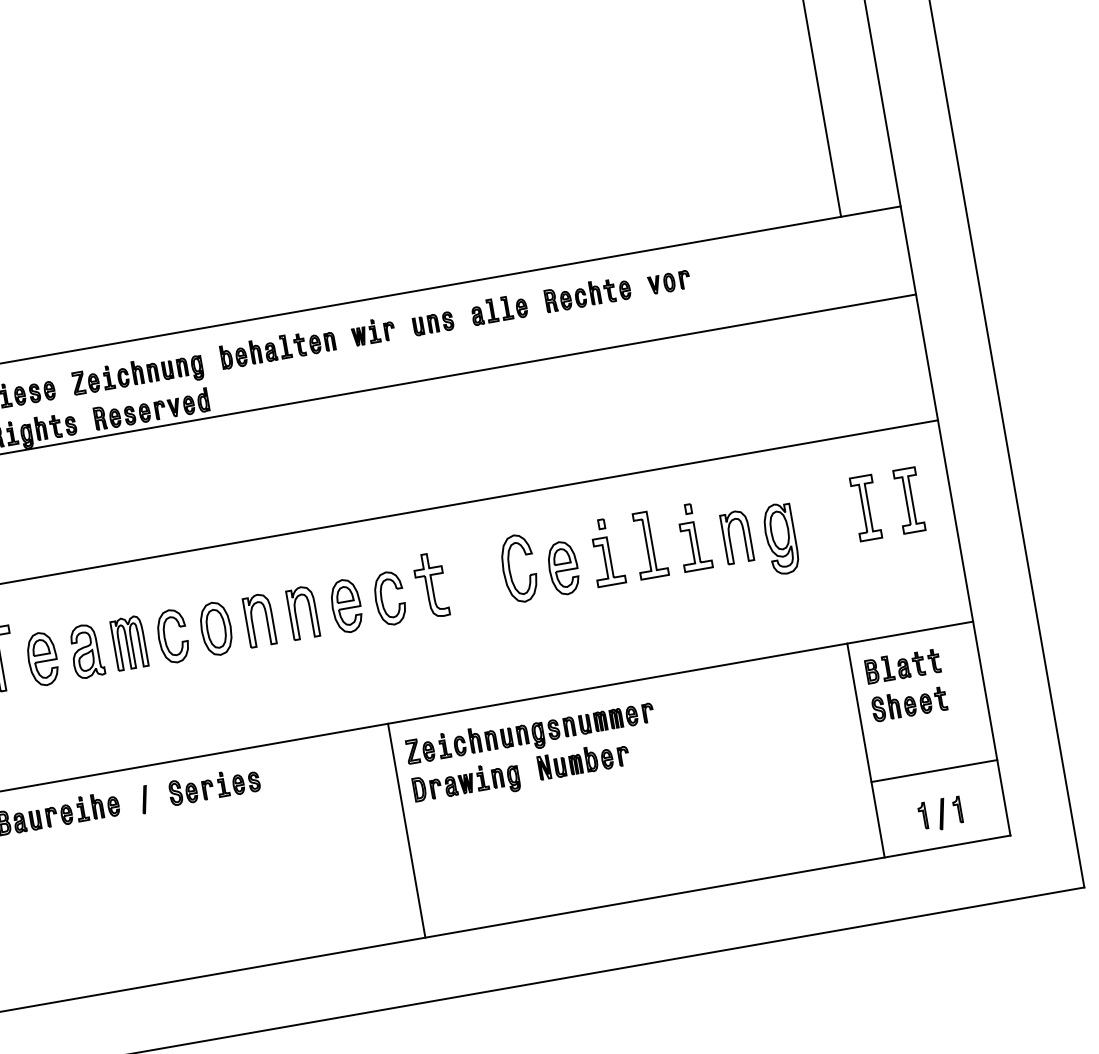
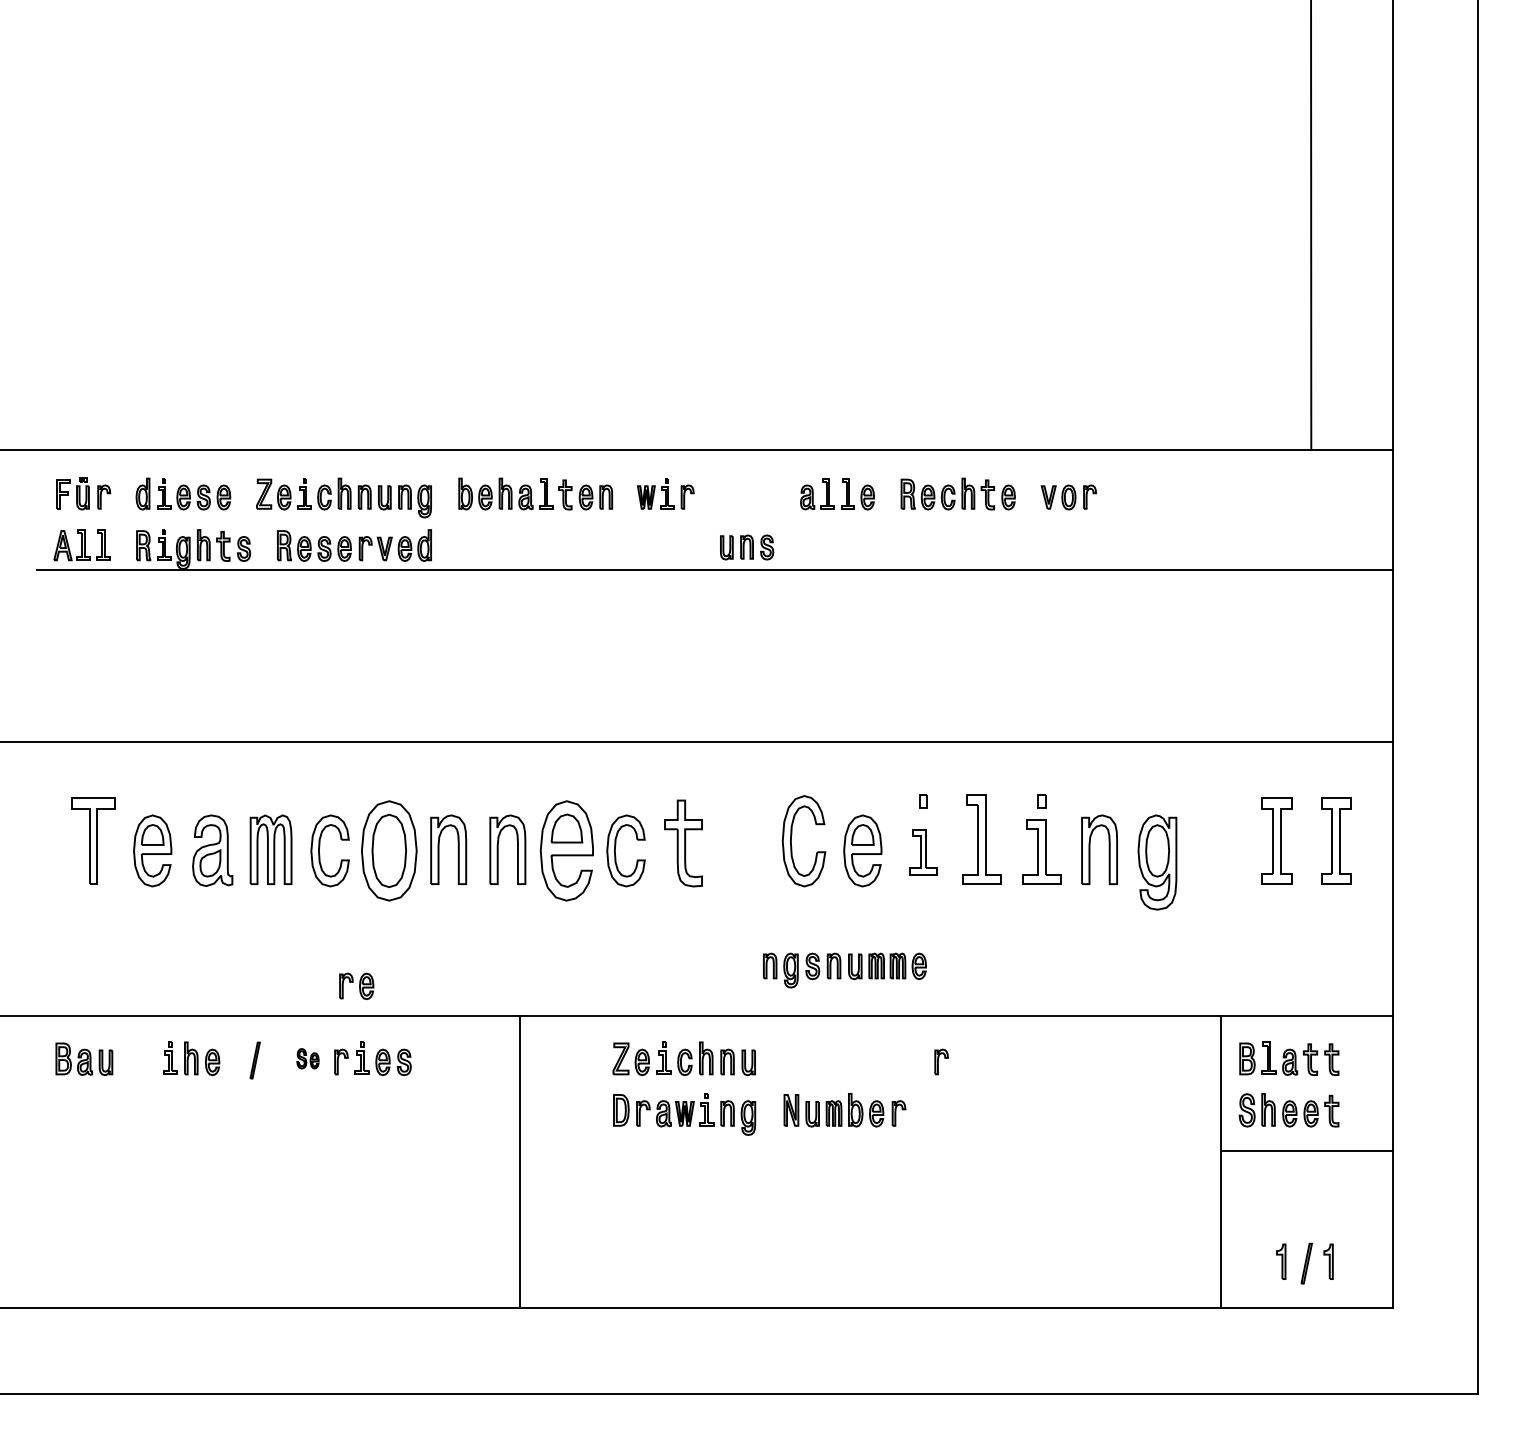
part: (433, 323) -> (747, 547), moved
part: (608, 560) -> (923, 851), size x0.7
part: (346, 605) -> (566, 850), size x1.4
part: (216, 628) -> (389, 850), size x1.4
part: (577, 728) -> (844, 970), moved
line: (934, 770) -> (1306, 1150), moved
part: (182, 791) -> (307, 1058), size x0.6
part: (59, 816) -> (356, 986), moved
line: (406, 830) -> (519, 1161), moved

